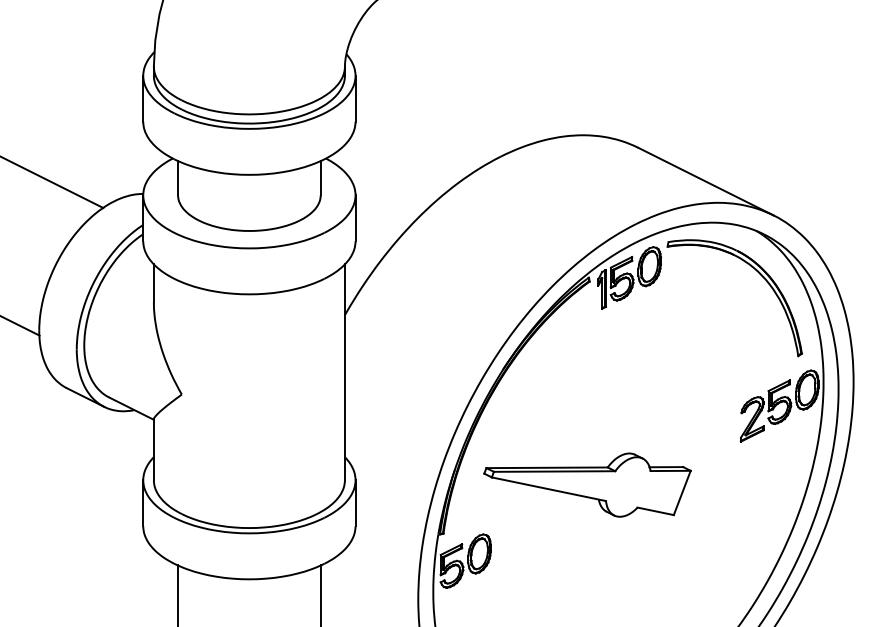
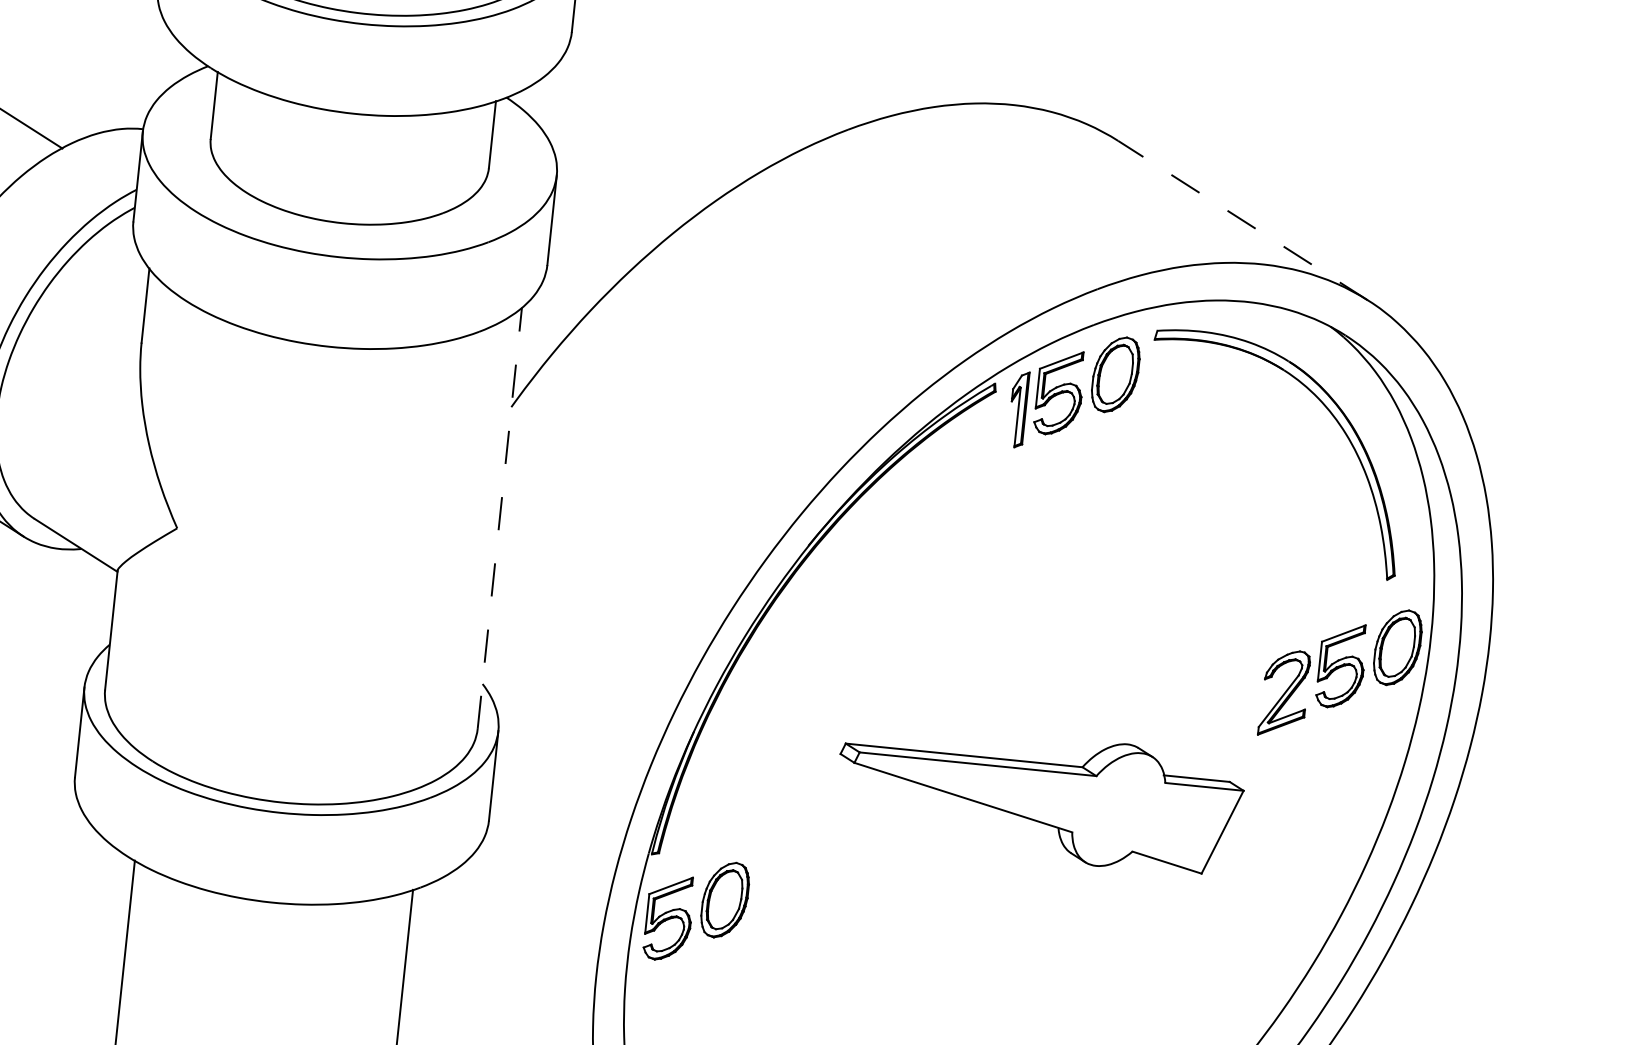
line: (706, 181) -> (1243, 220), solid -> dashed
line: (344, 371) -> (499, 516), solid -> dashed
part: (587, 484) -> (1039, 796), moved

